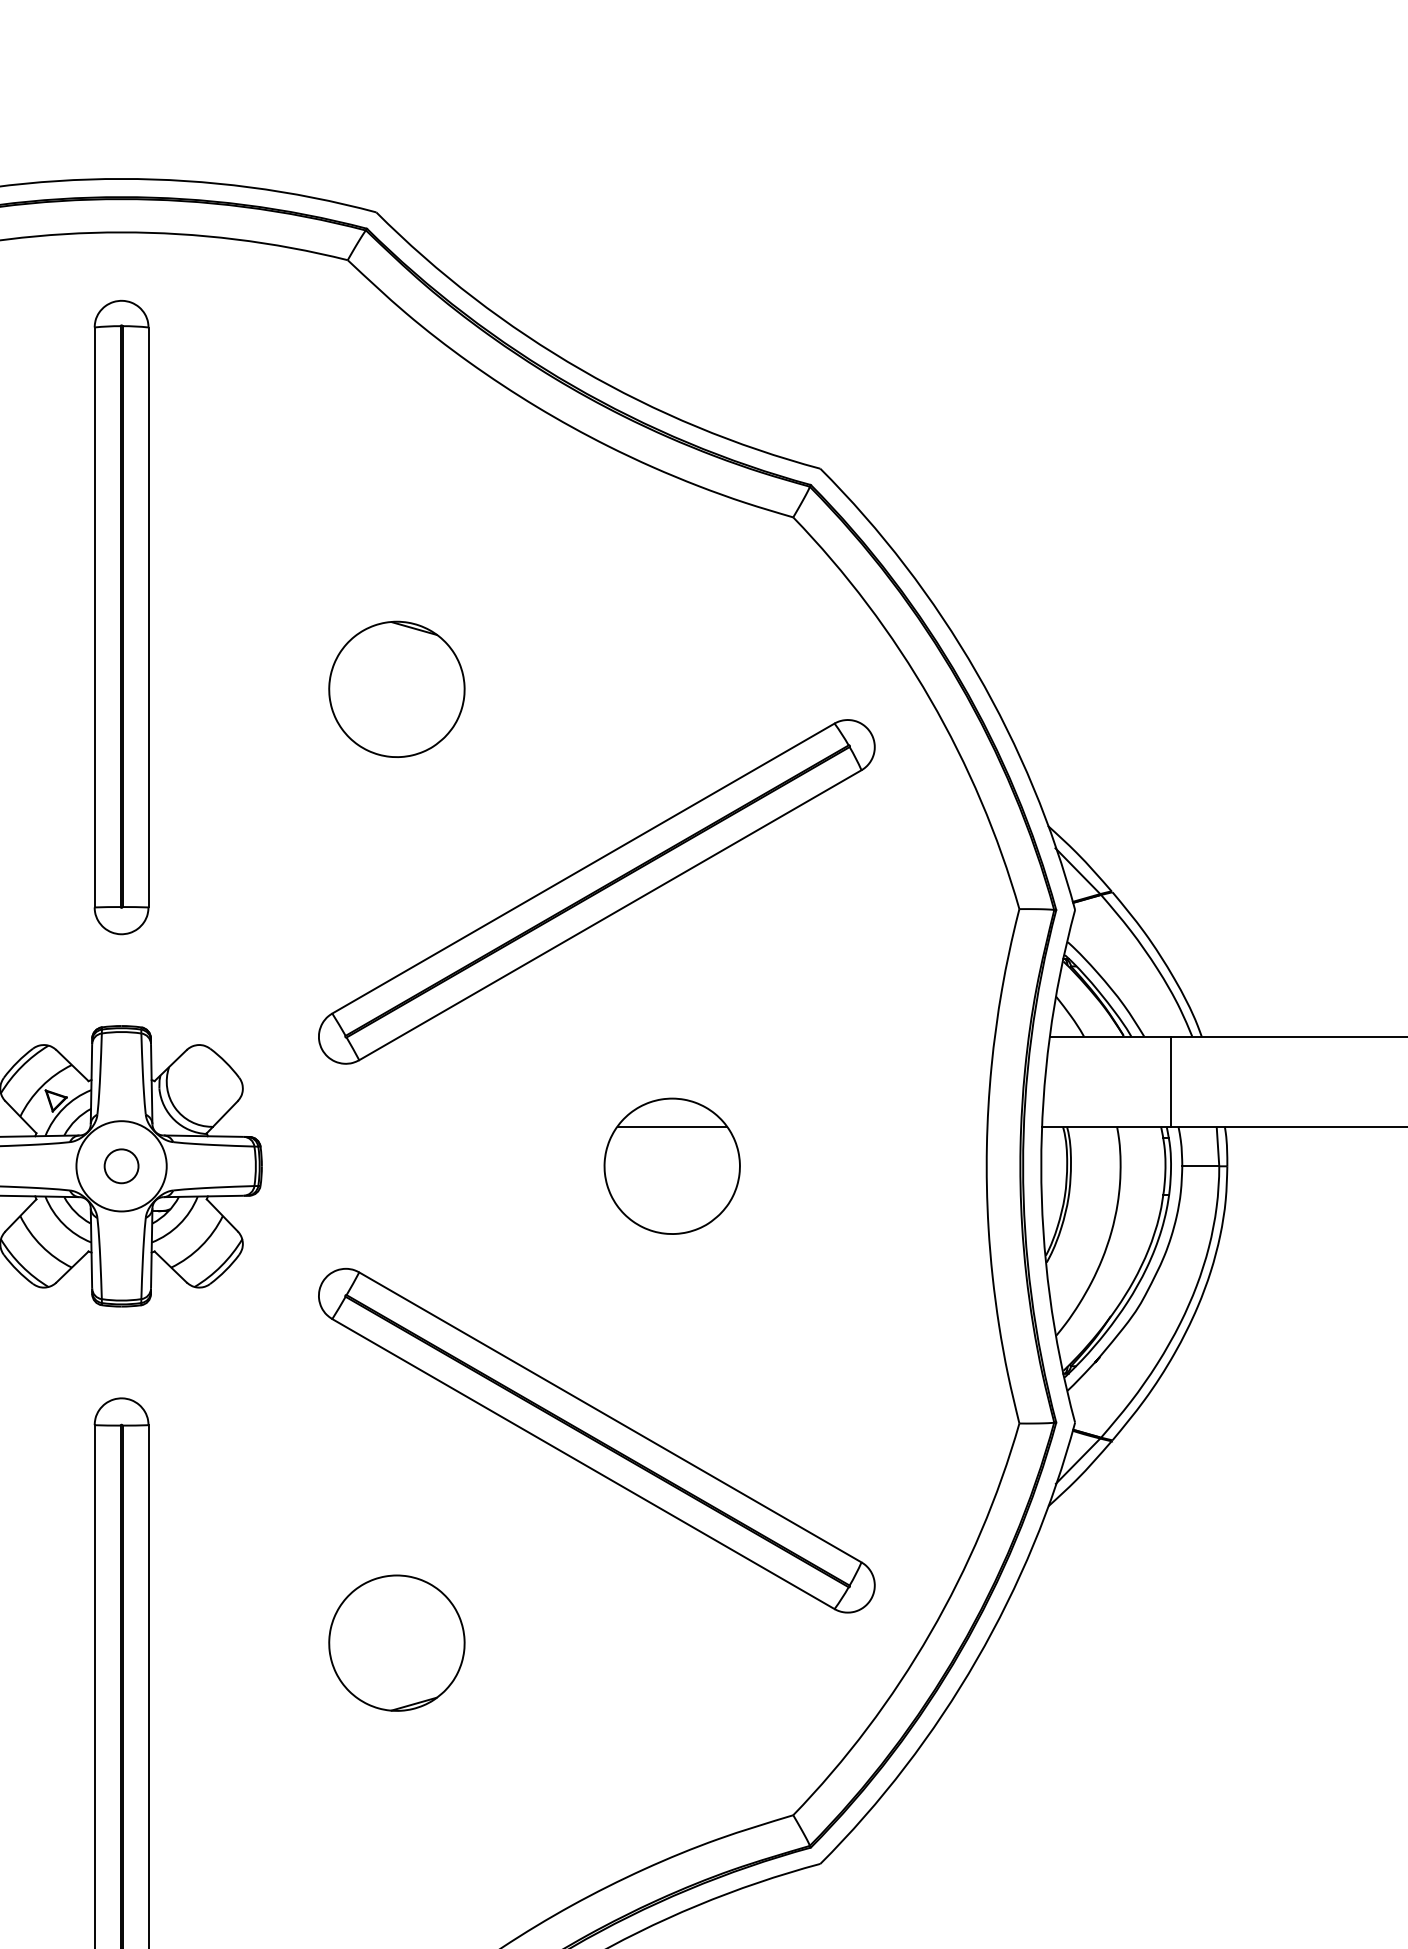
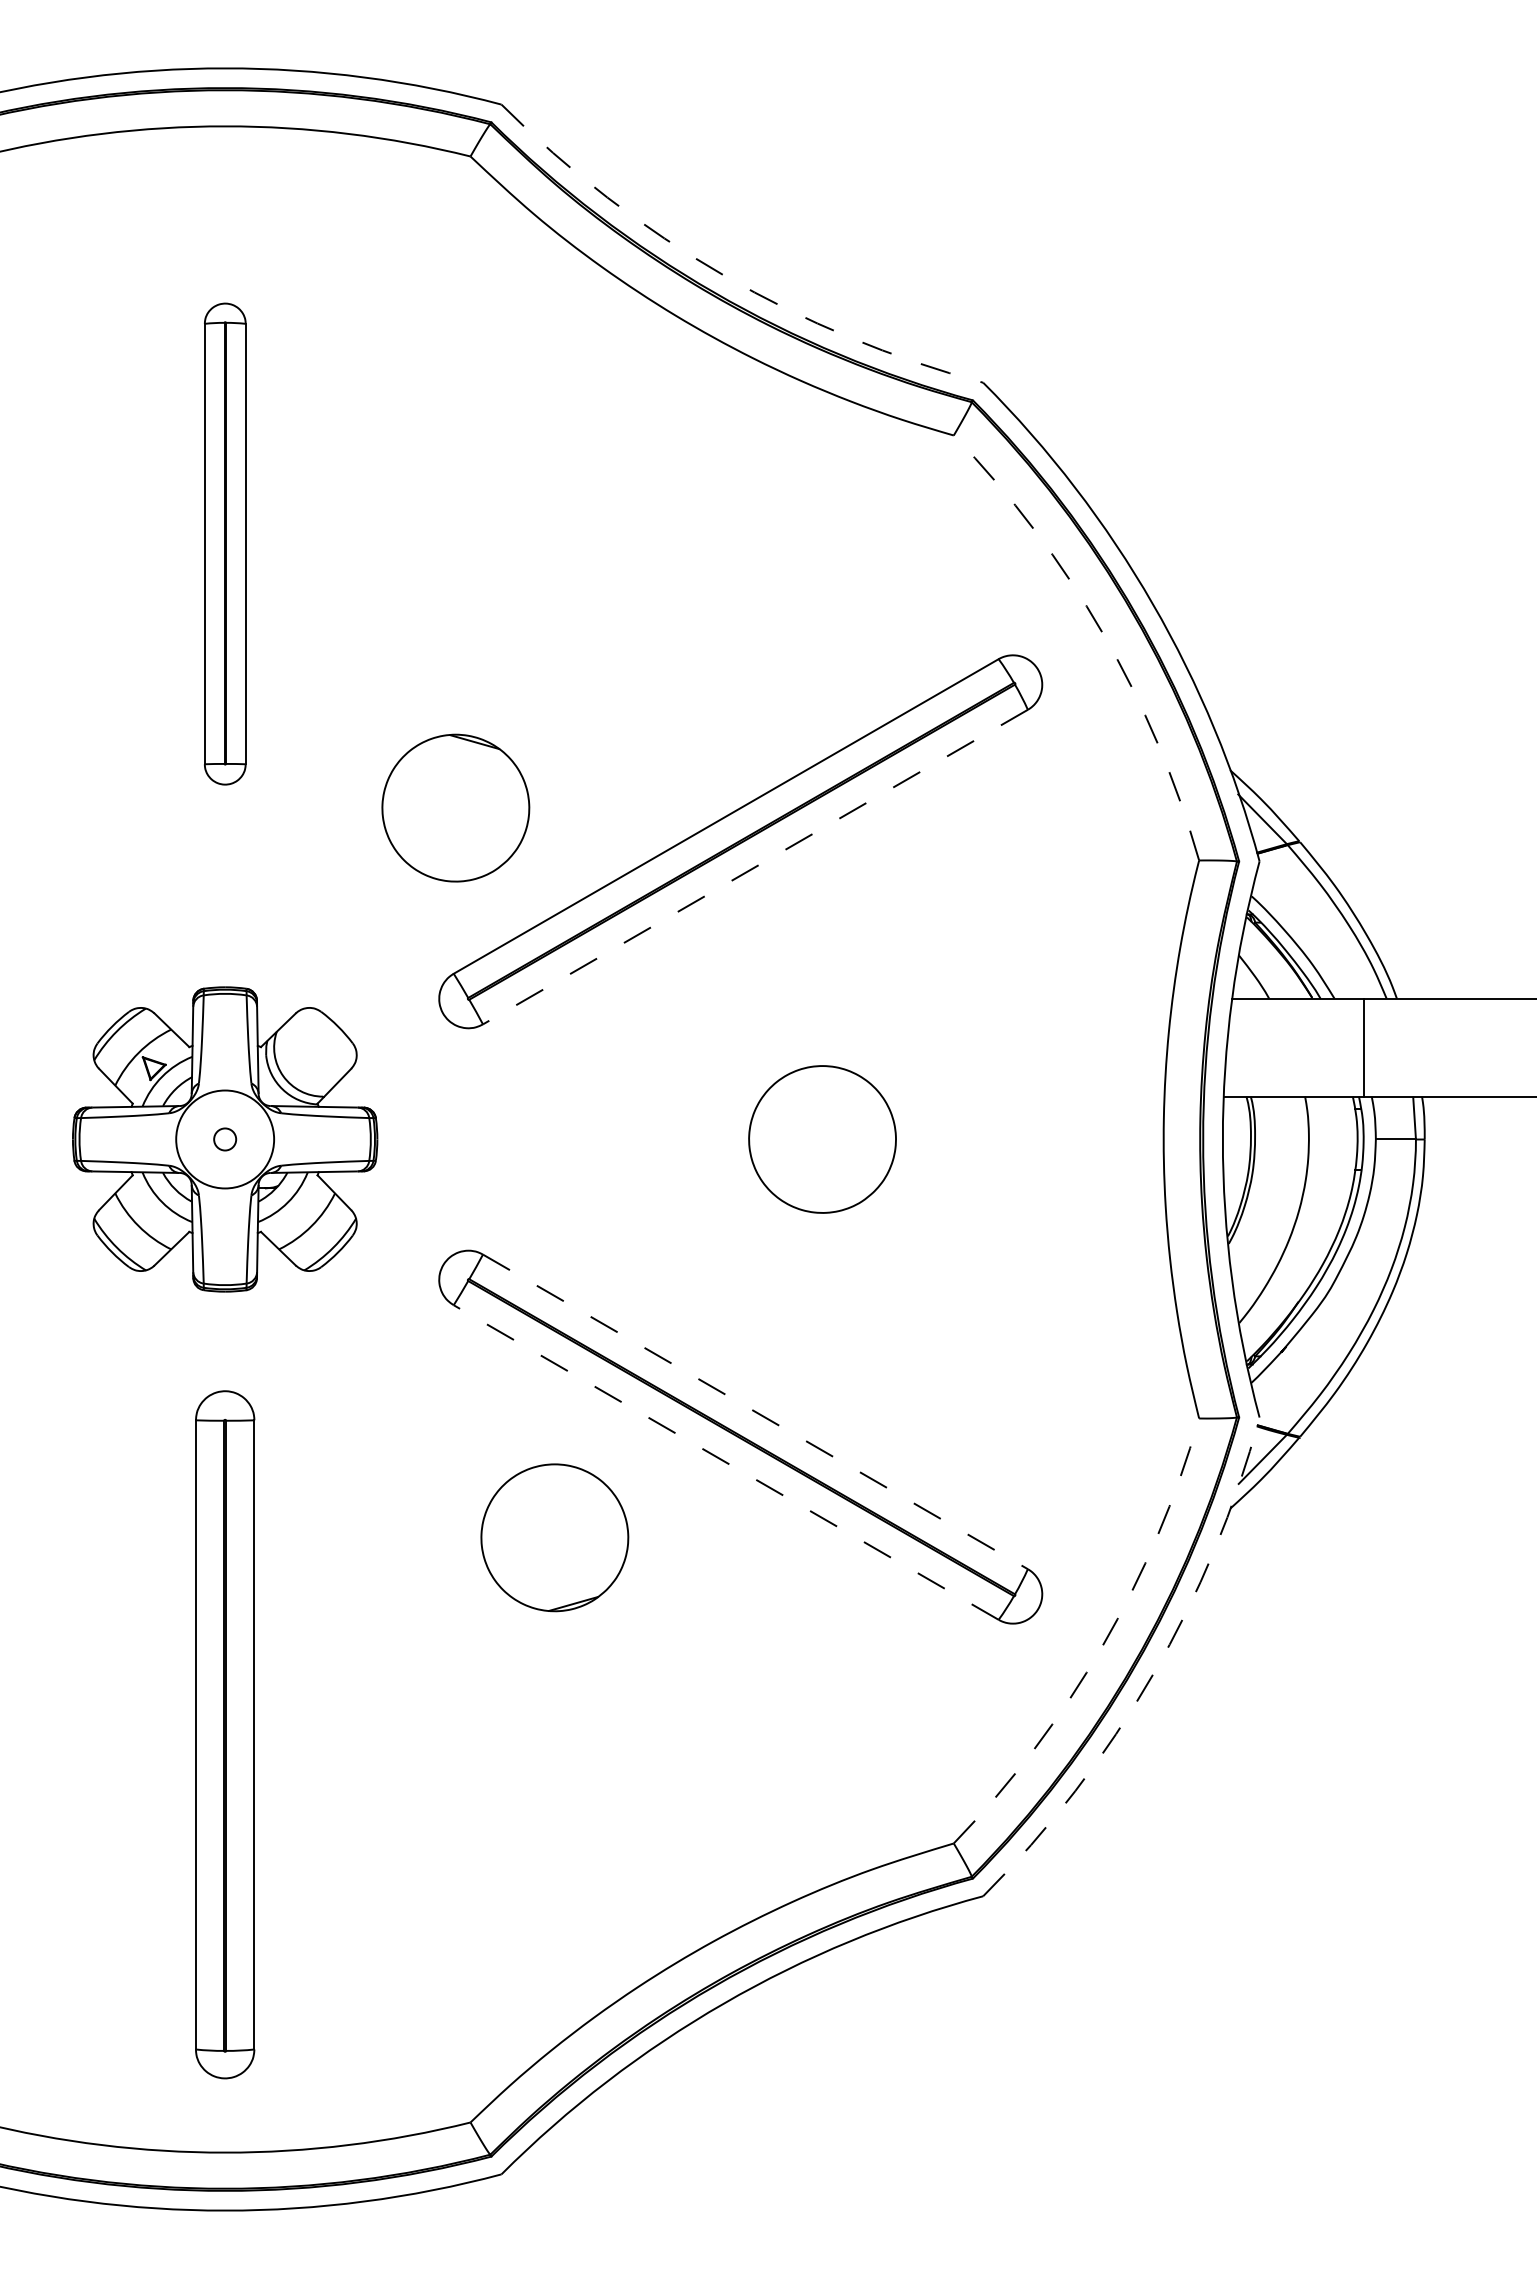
arc: (581, 369) -> (724, 275), solid -> dashed
part: (121, 616) -> (225, 543), size x0.7
part: (396, 688) -> (455, 807), moved
arc: (930, 698) -> (1102, 632), solid -> dashed
line: (610, 915) -> (755, 867), solid -> dashed
line: (672, 1126) -> (822, 1096), removed
circle: (120, 1166) -> (224, 1139), size x0.6
line: (610, 1417) -> (755, 1411), solid -> dashed
line: (583, 1464) -> (726, 1462), solid -> dashed
arc: (930, 1633) -> (1102, 1646), solid -> dashed
part: (396, 1642) -> (554, 1537), moved
arc: (976, 1660) -> (1152, 1675), solid -> dashed

